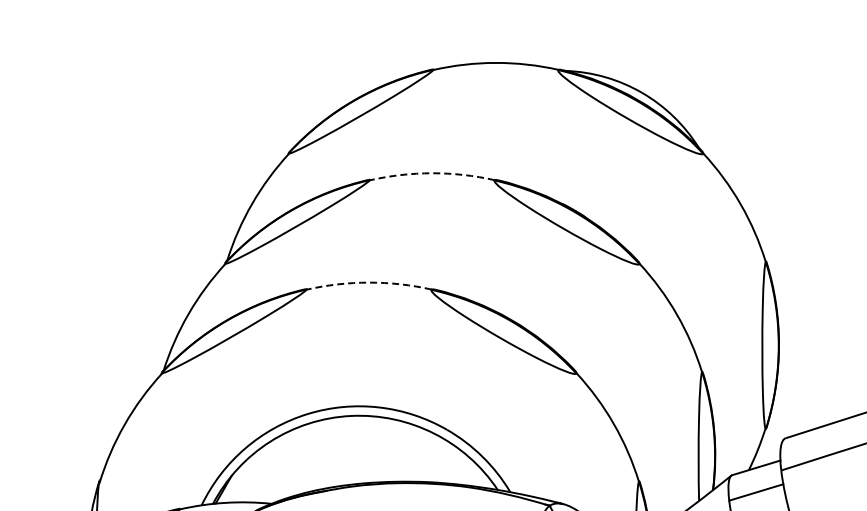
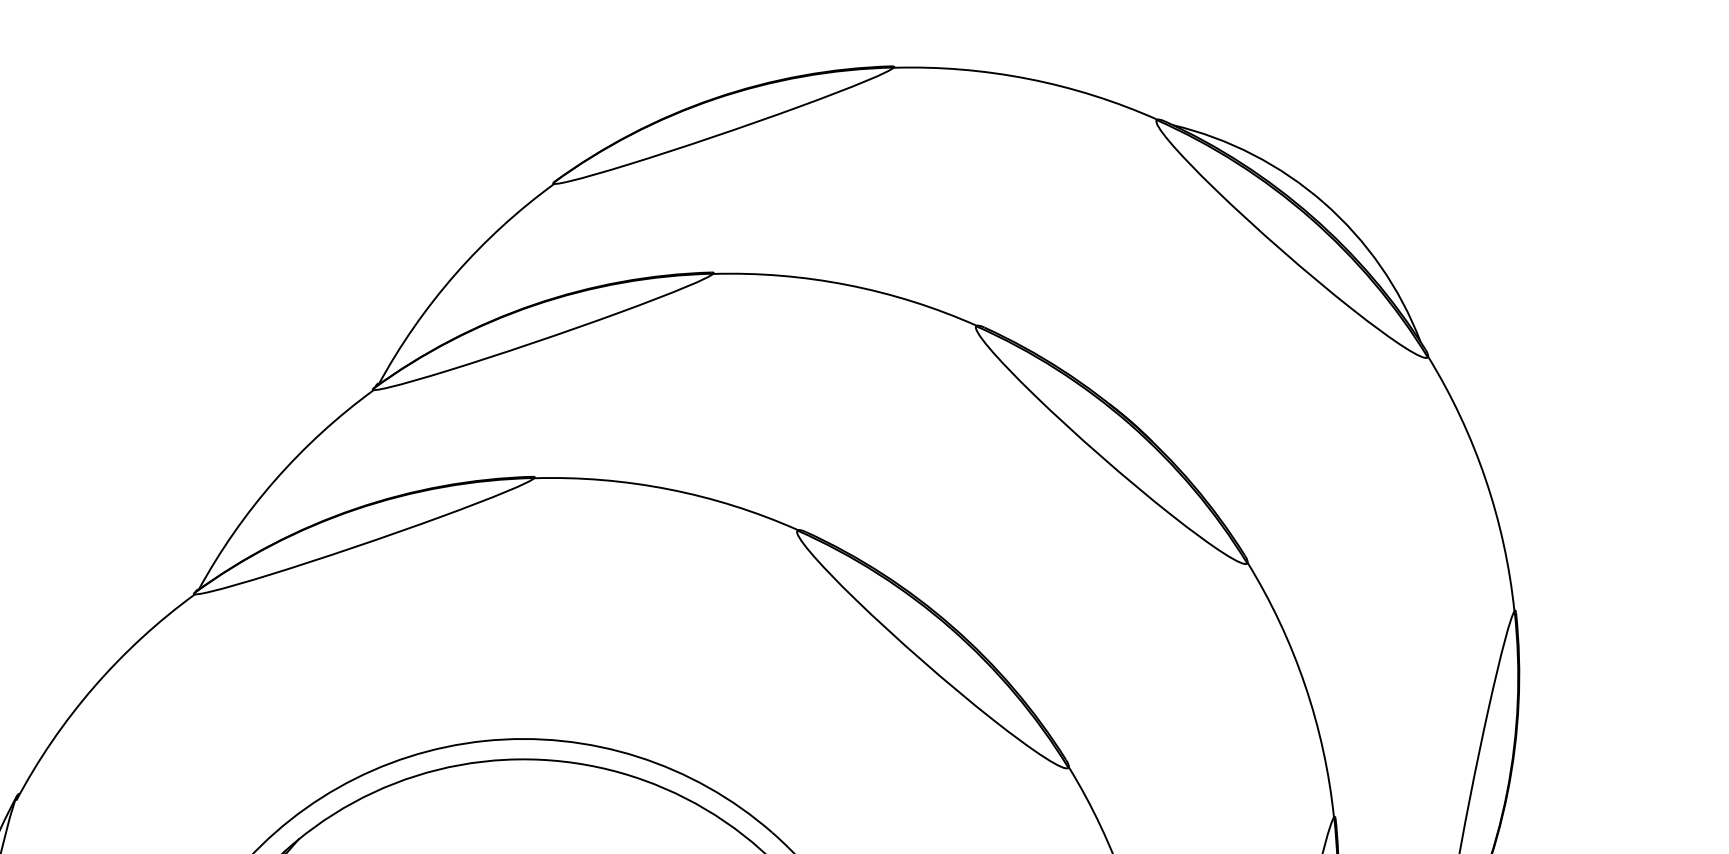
arc: (432, 173) -> (848, 285), dashed -> solid
arc: (369, 282) -> (669, 489), dashed -> solid

